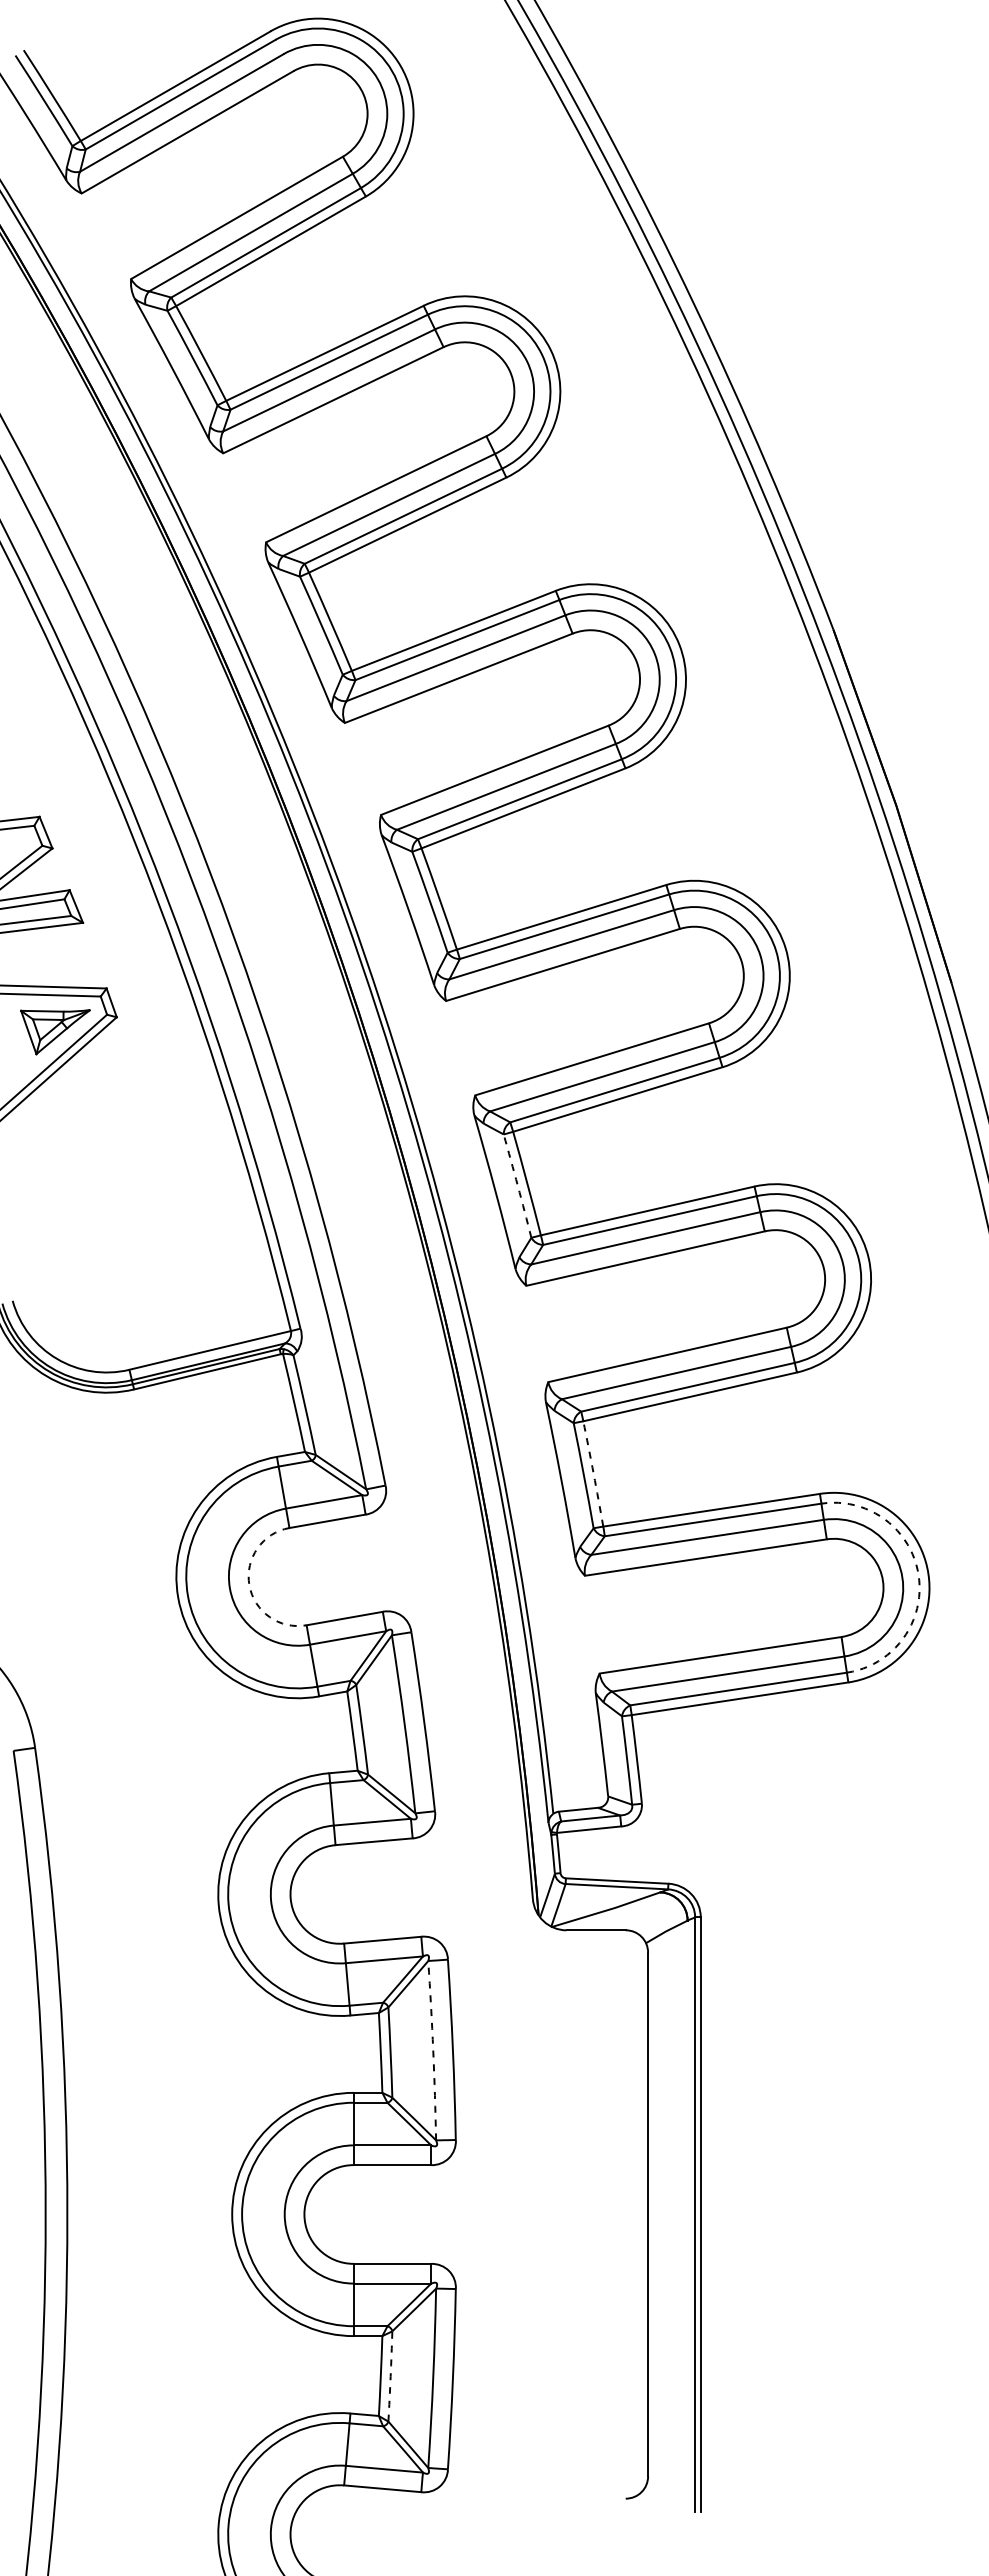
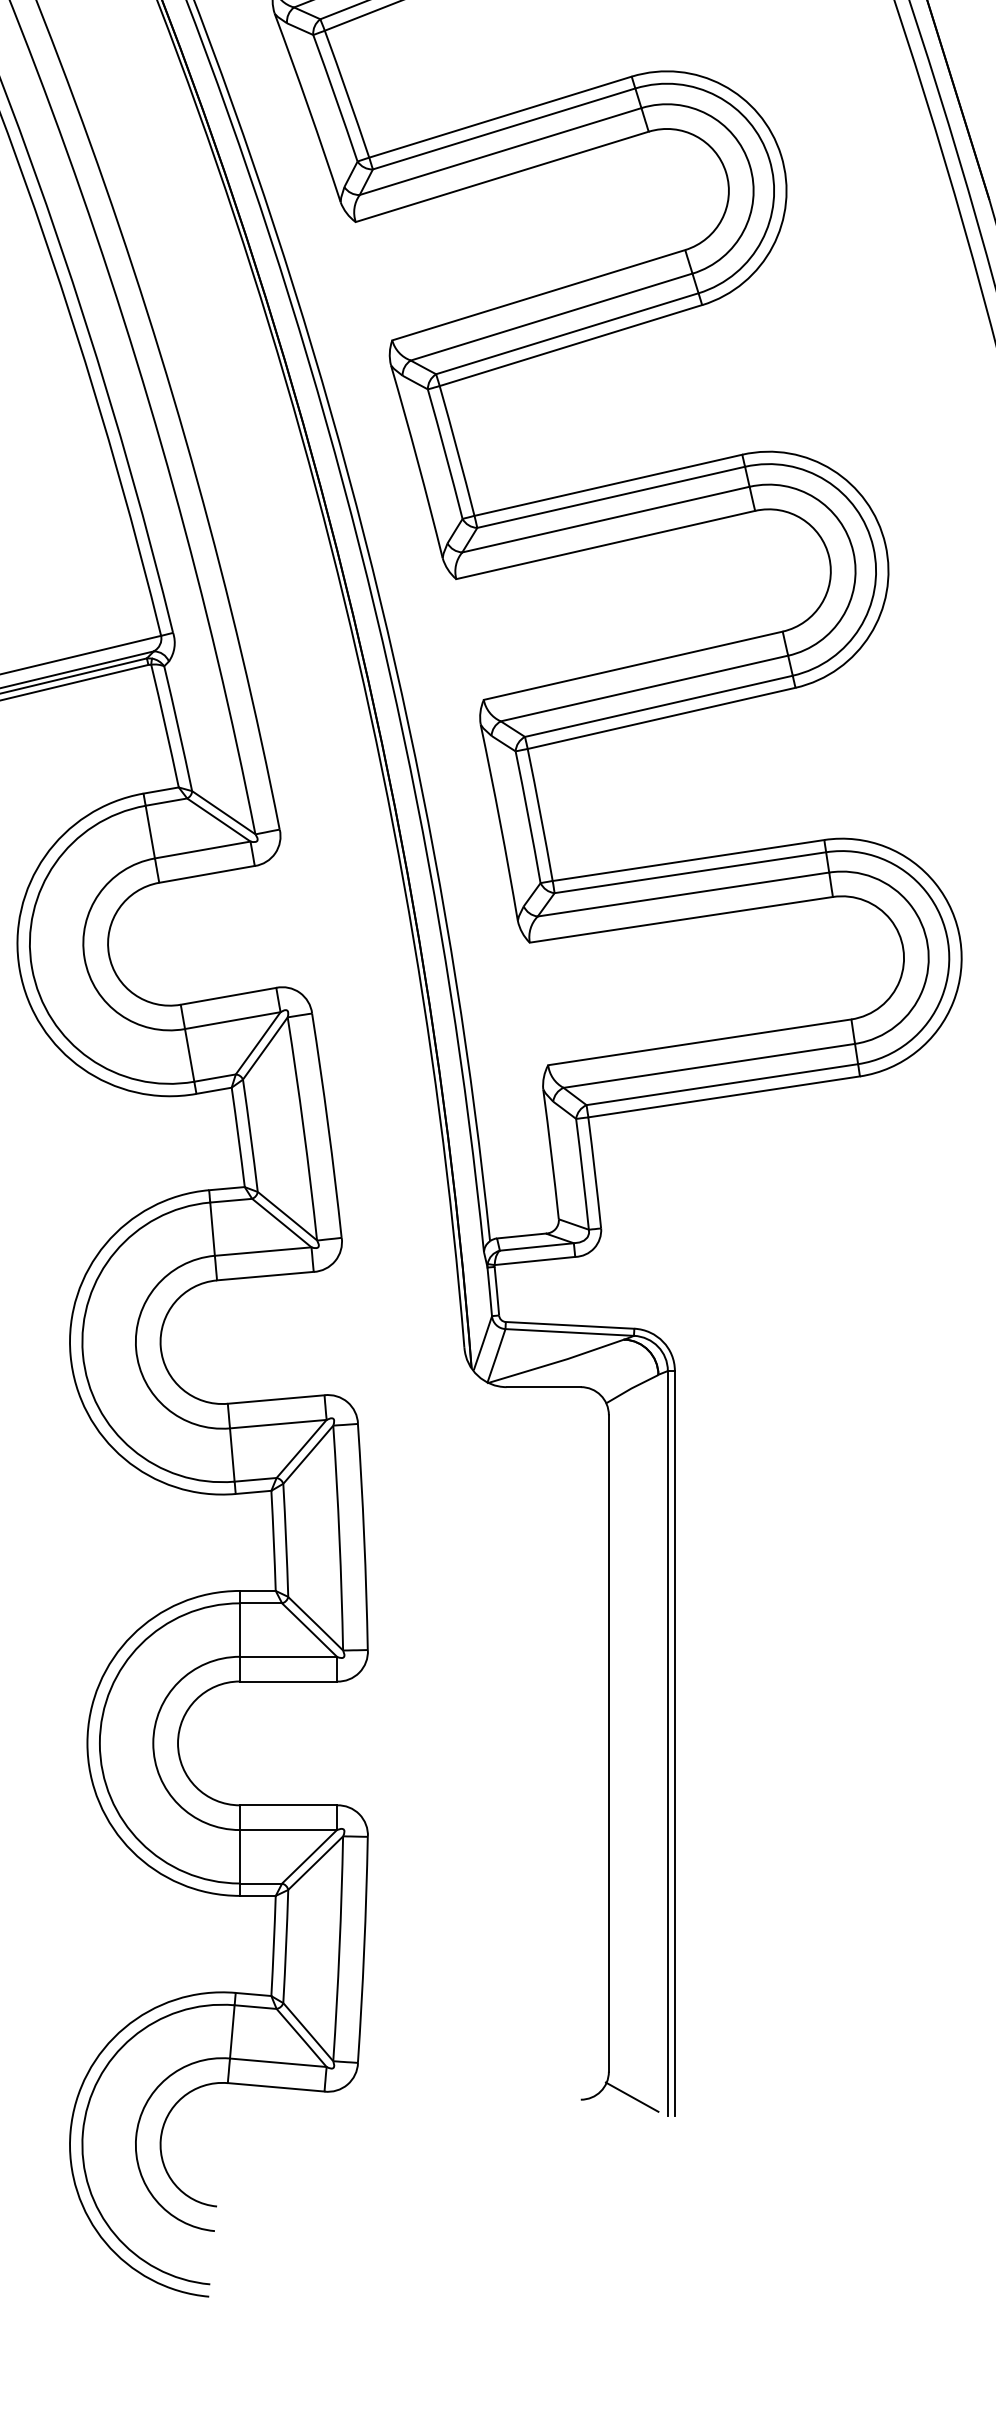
arc: (517, 1186) -> (445, 454), dashed -> solid
arc: (593, 1473) -> (540, 814), dashed -> solid
arc: (918, 1575) -> (947, 942), dashed -> solid
arc: (249, 1585) -> (109, 954), dashed -> solid
arc: (433, 2050) -> (339, 1537), dashed -> solid
arc: (390, 2376) -> (285, 1946), dashed -> solid
line: (666, 2496) -> (631, 2096), added

